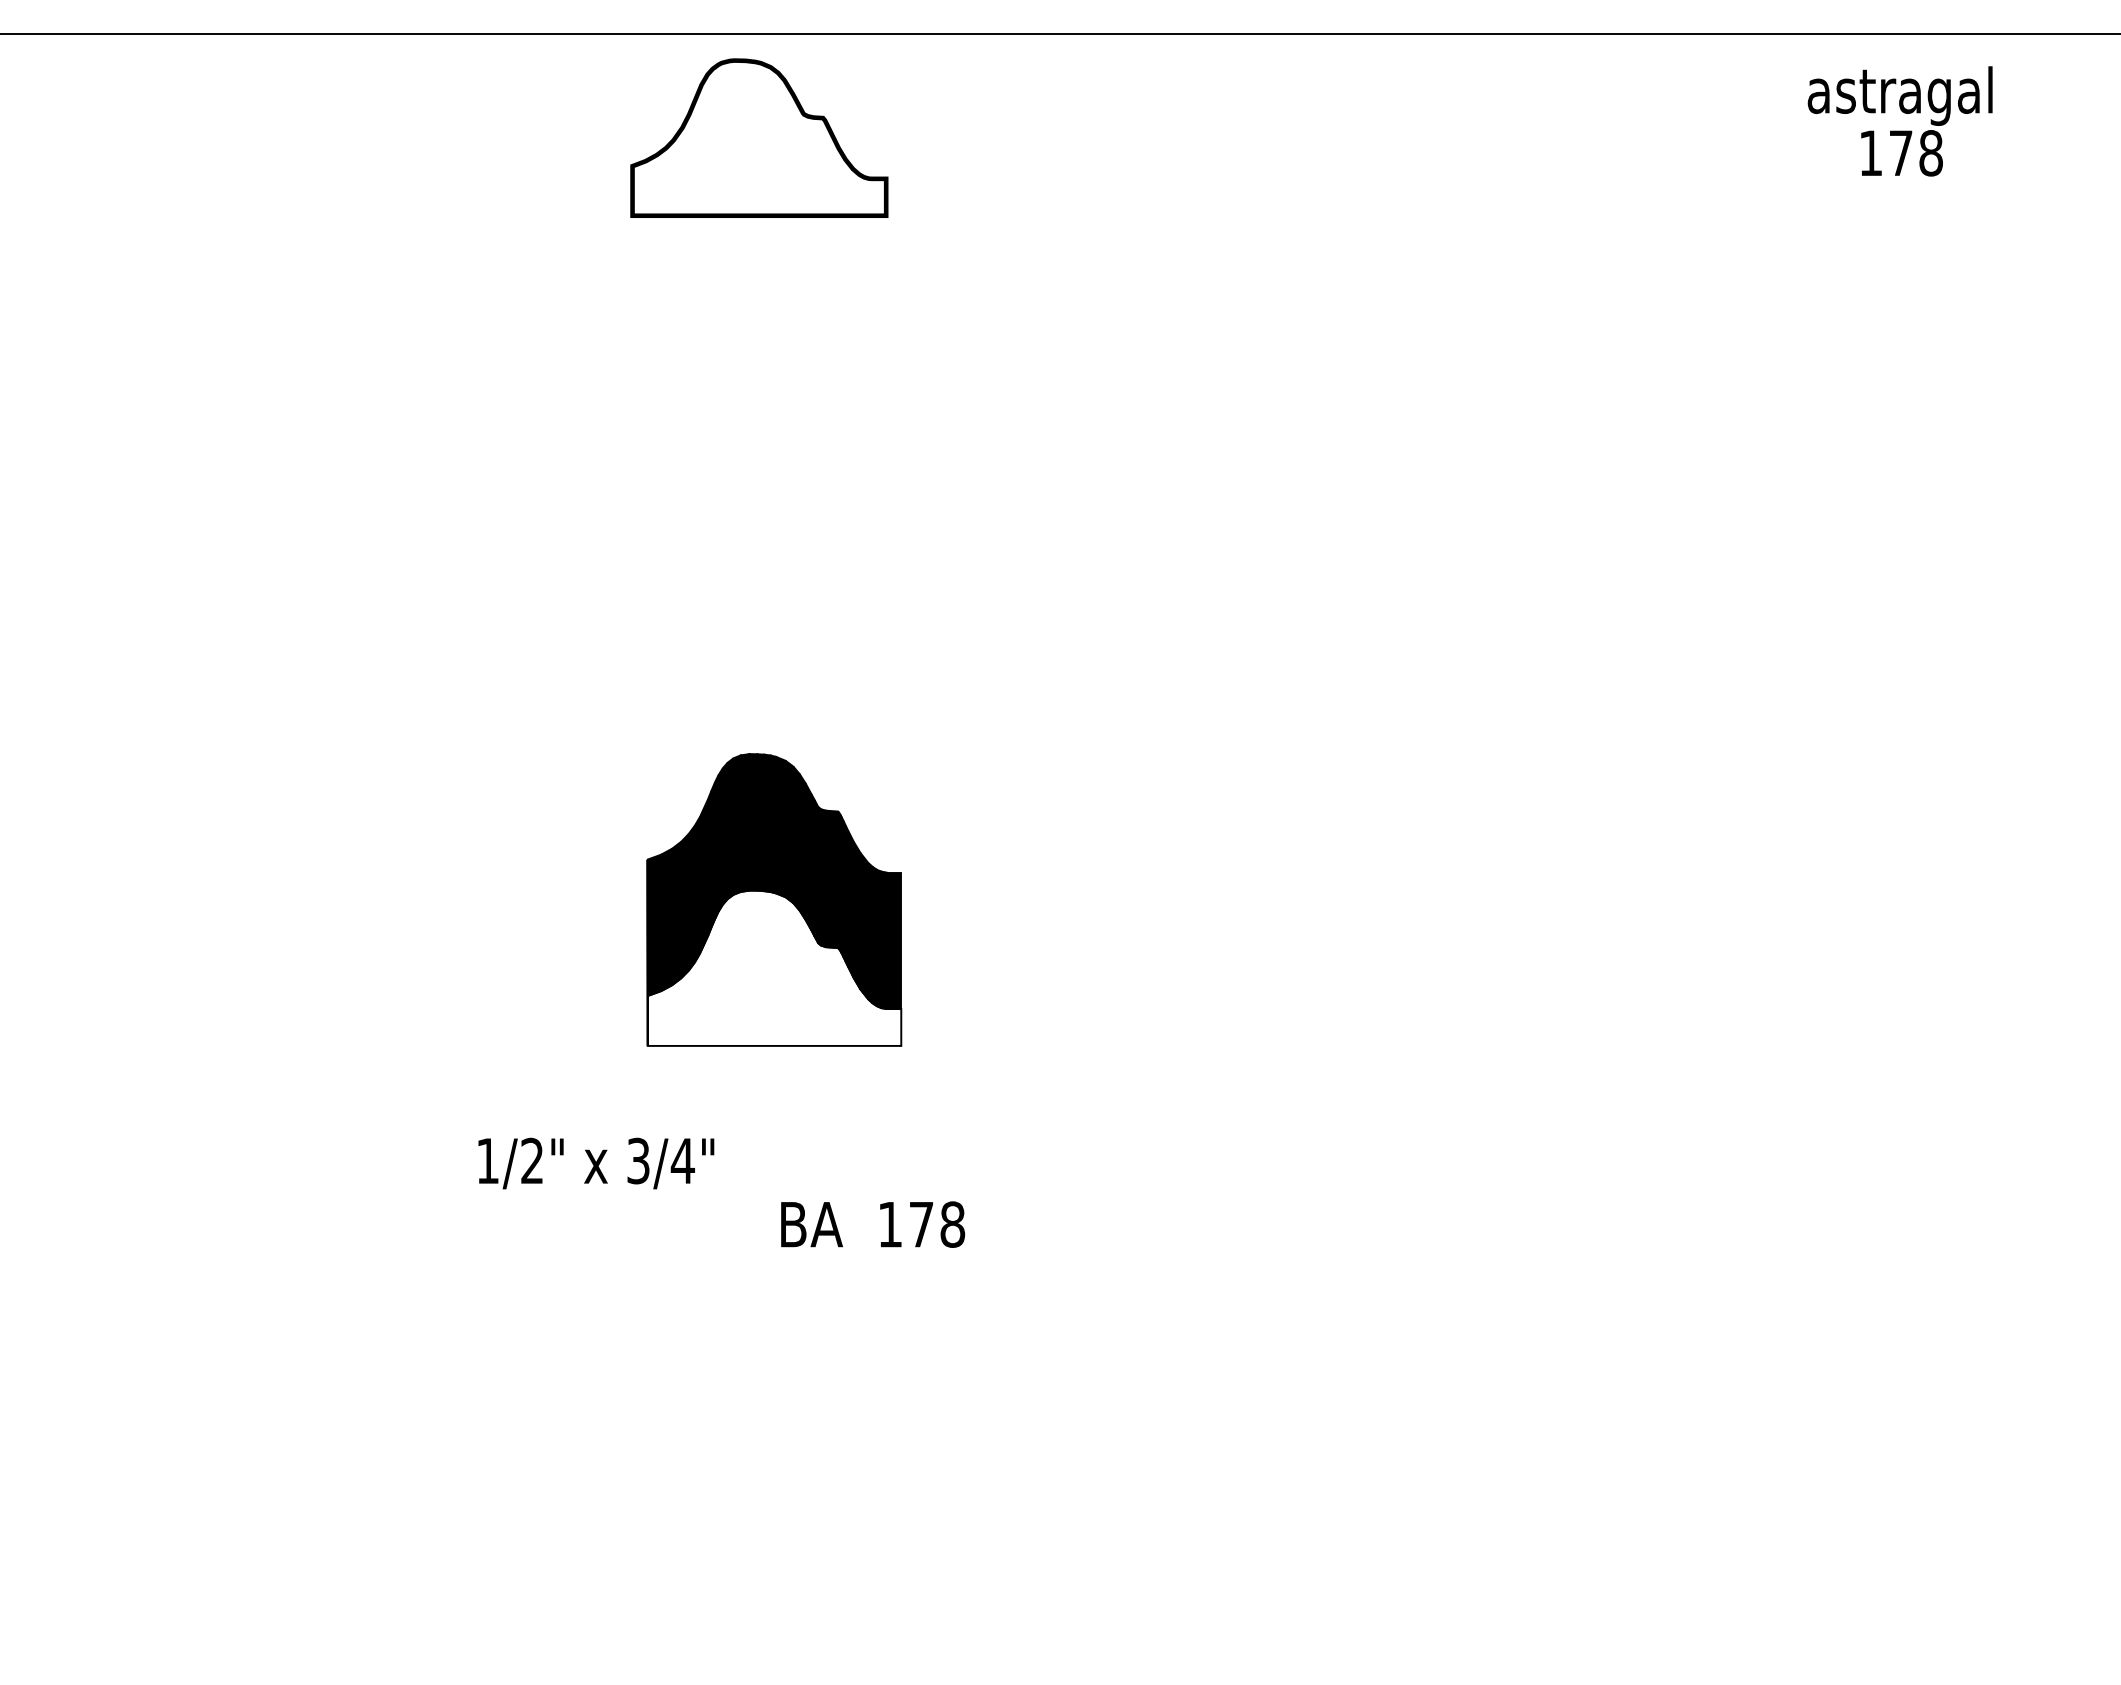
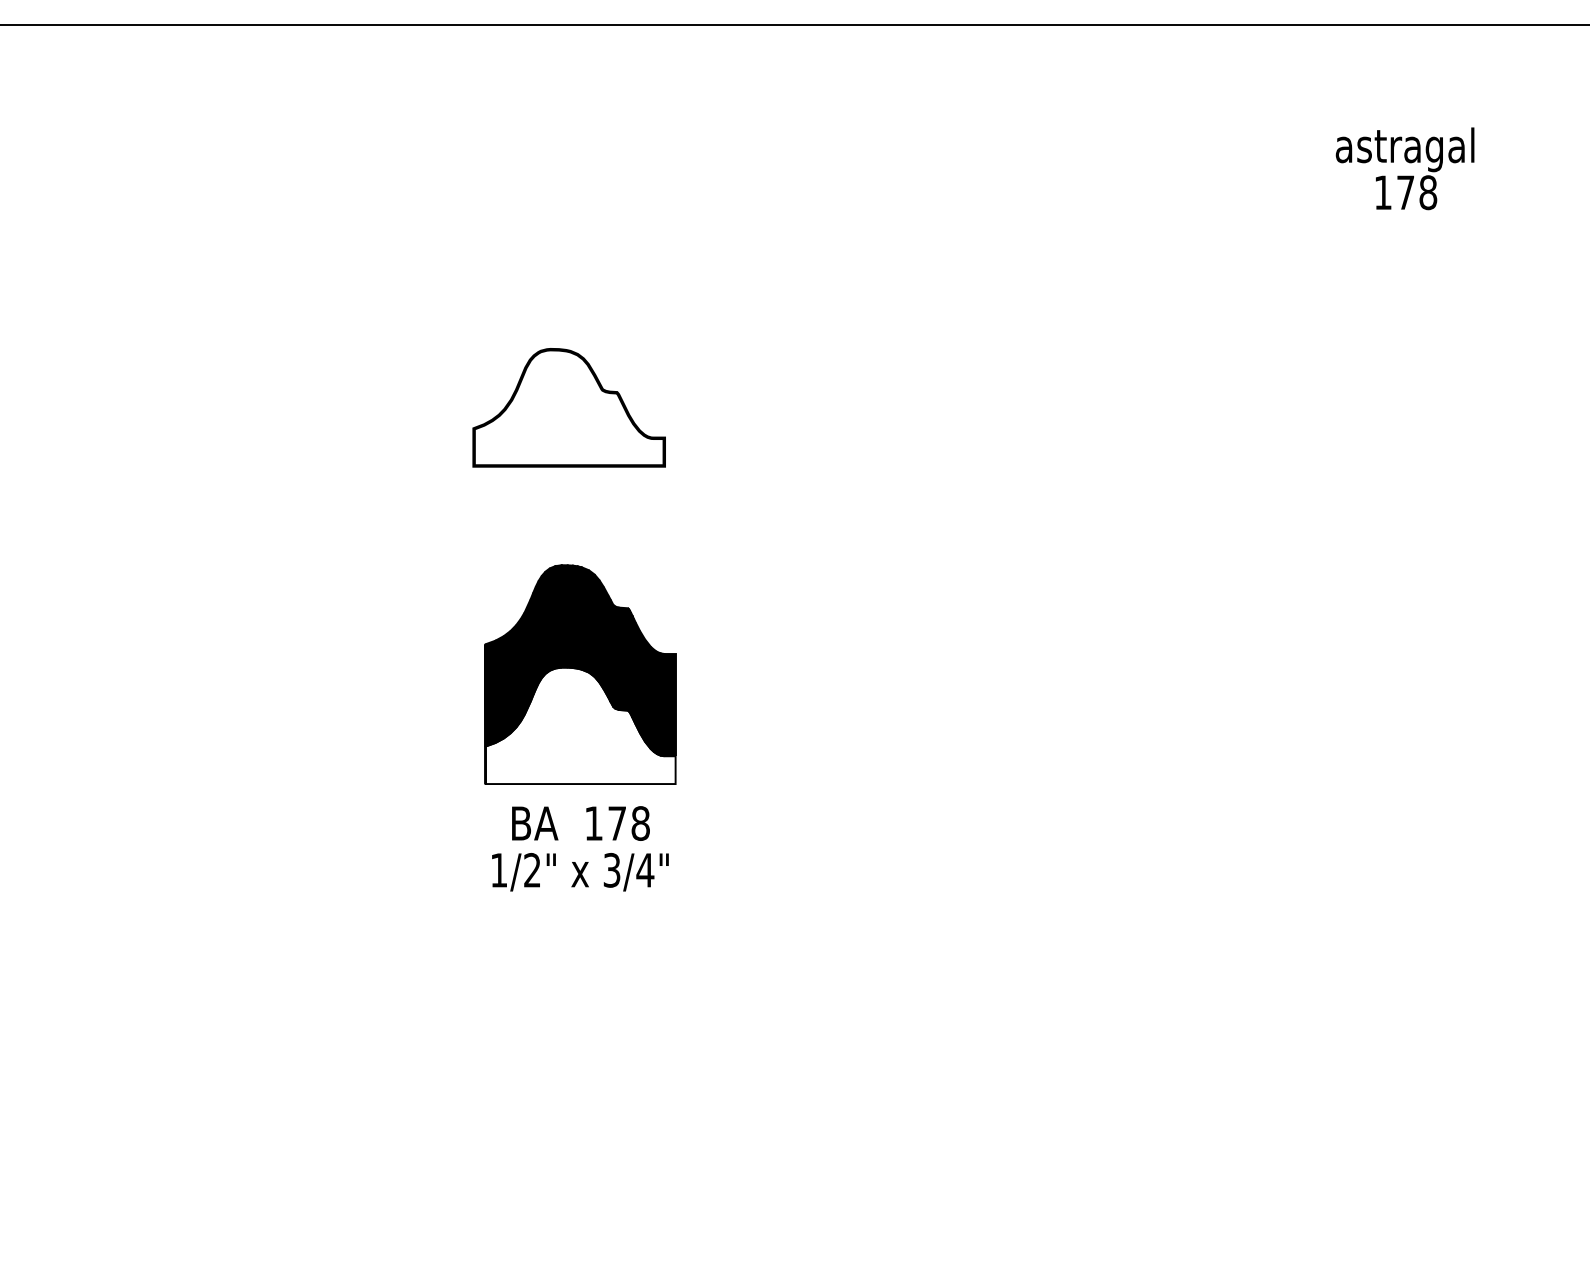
text: (1899, 121) -> (1404, 168), moved
part: (759, 137) -> (569, 407), moved
text: (596, 1163) -> (580, 872), moved
text: (873, 1224) -> (581, 823), moved

